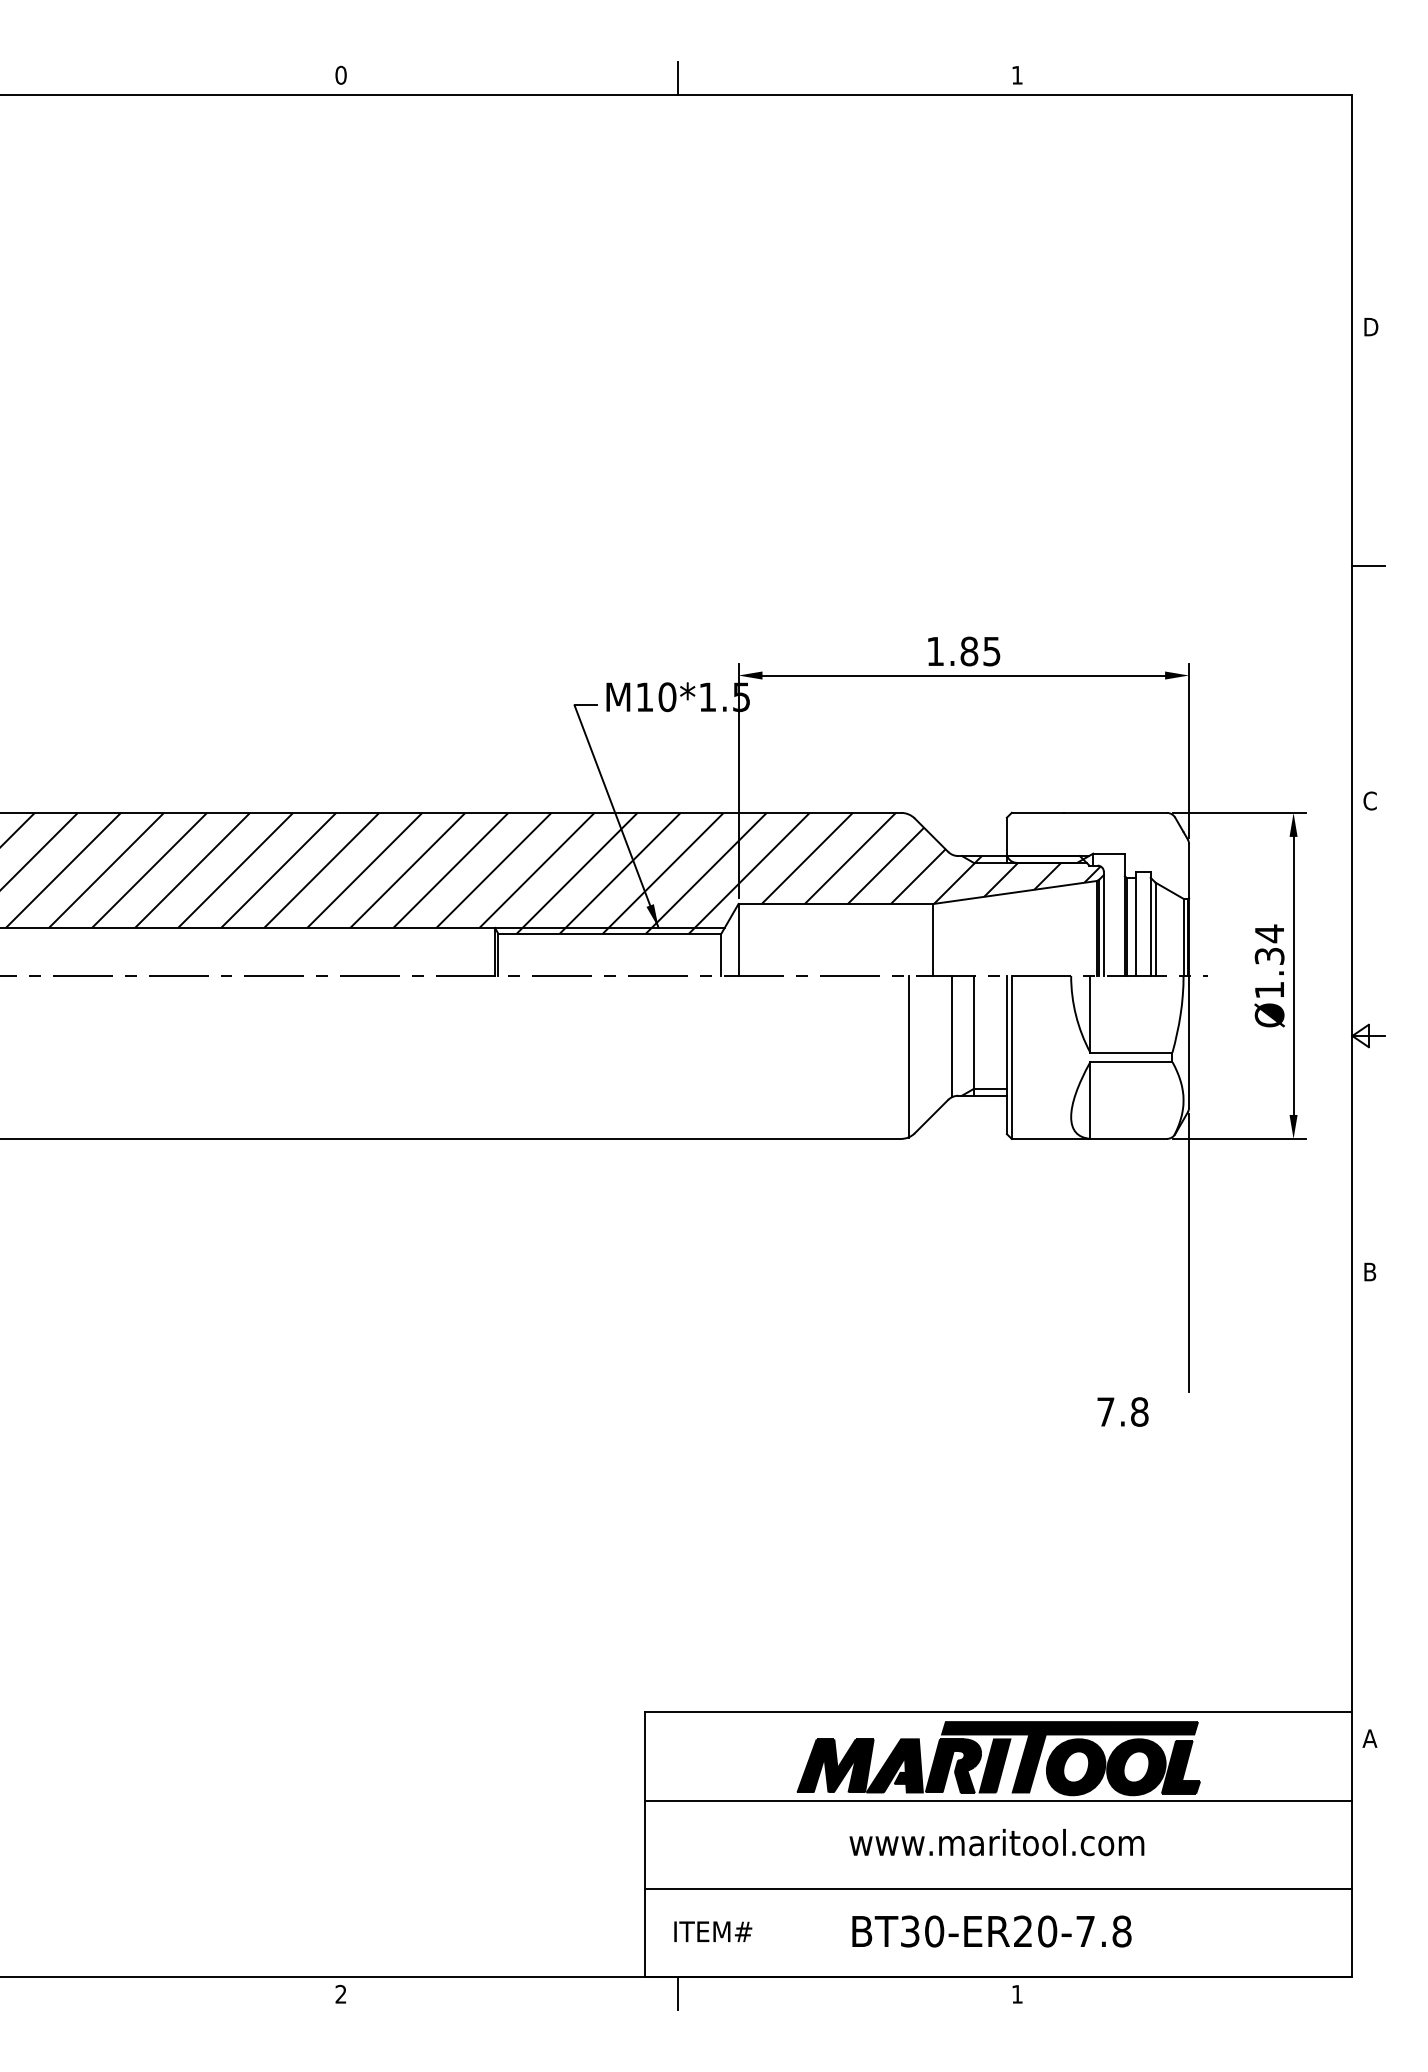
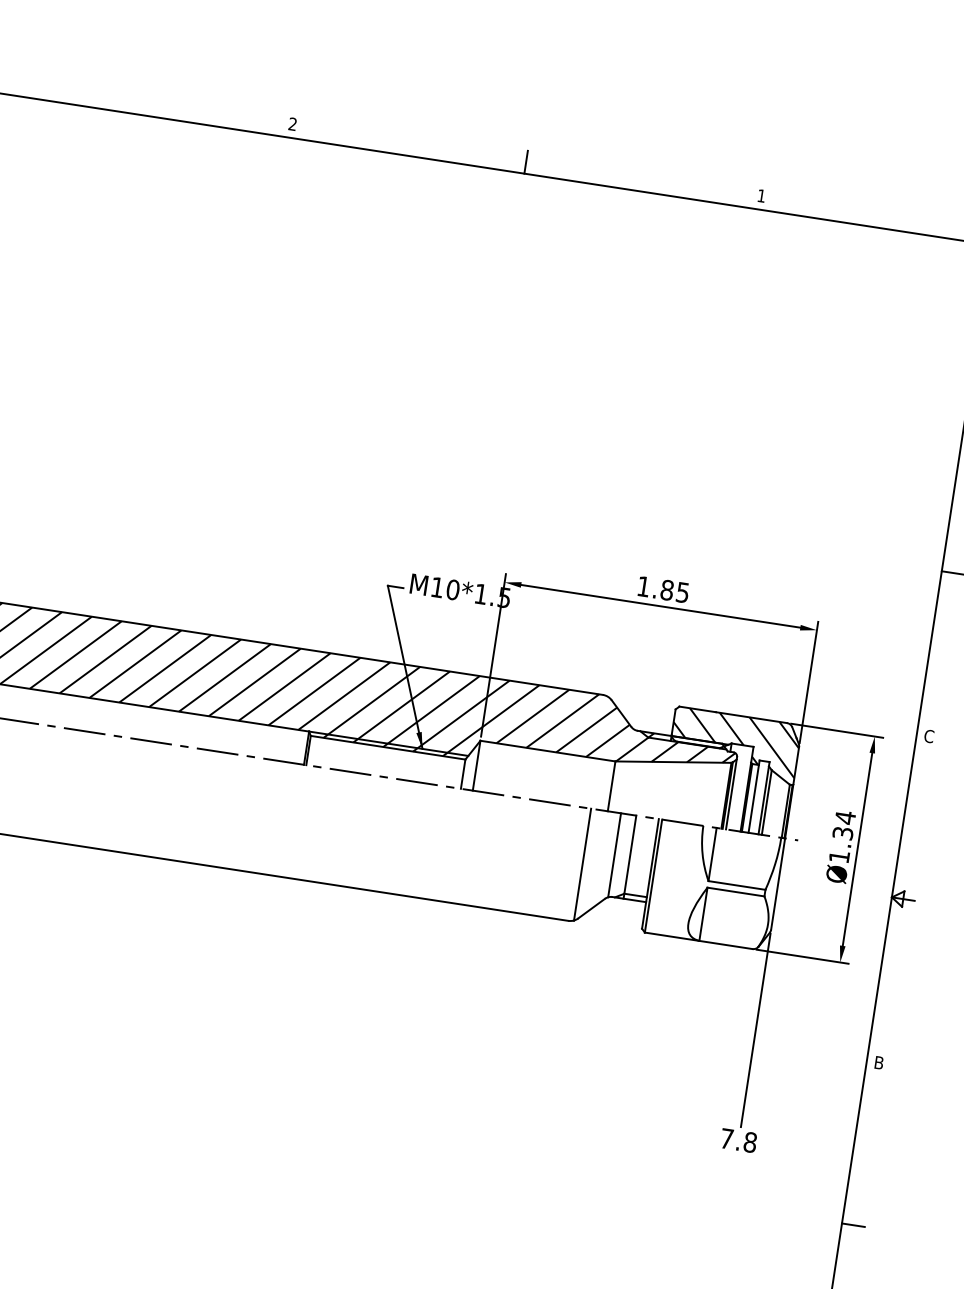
text: (340, 74) -> (292, 123), 0 -> 2
hatch: (1097, 850) -> (734, 741), added
text: (1122, 1411) -> (738, 1140), moved
line: (1368, 1506) -> (853, 1225), added

